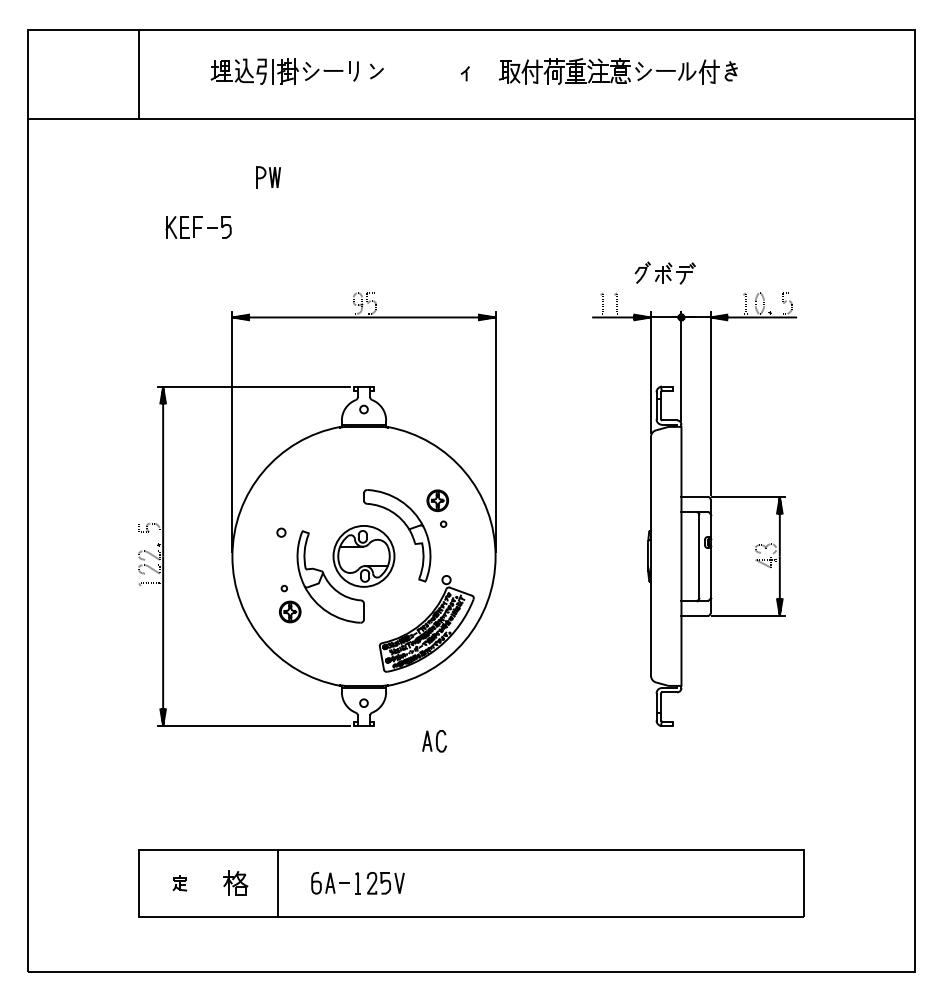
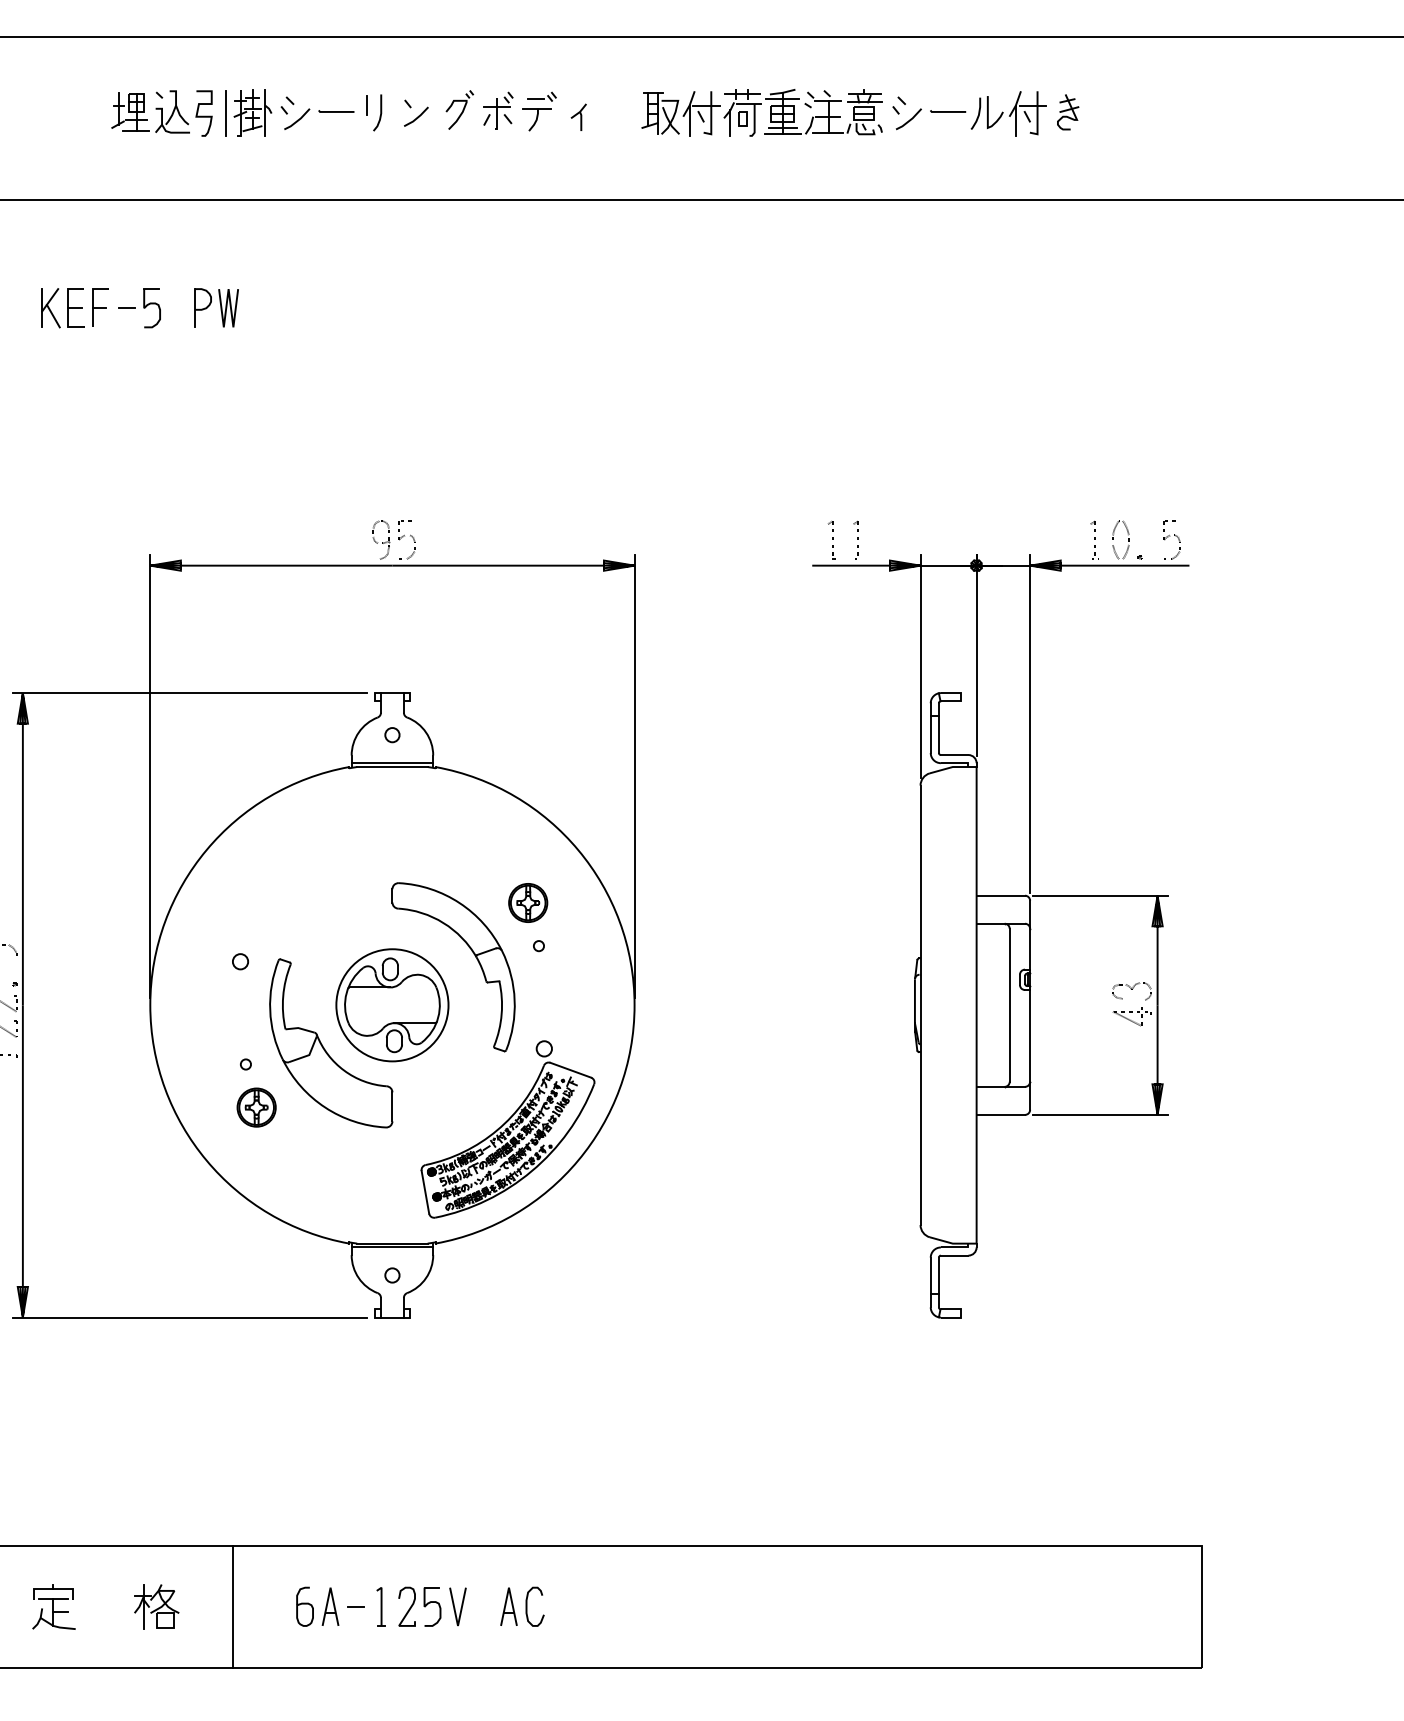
part: (198, 227) -> (100, 308), moved
part: (664, 272) -> (500, 109), moved
part: (434, 741) -> (522, 1607), moved
part: (179, 883) -> (52, 1607), size x1.67

